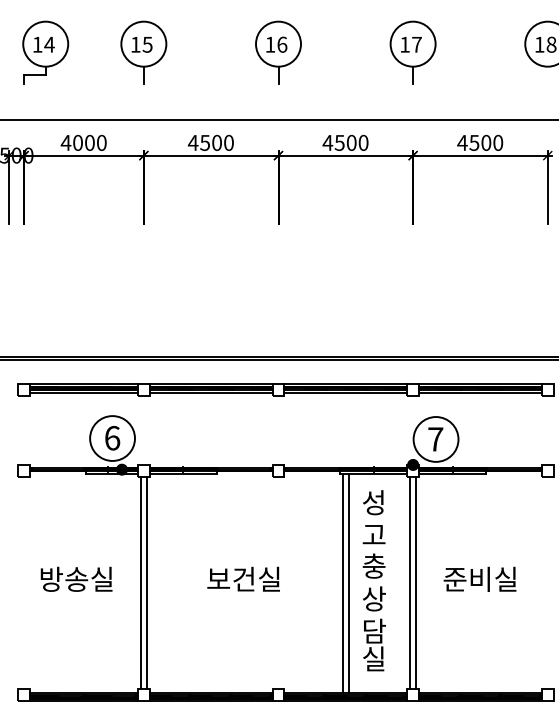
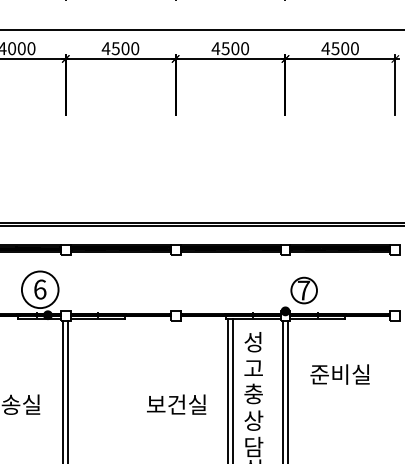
circle: (435, 439) -> (303, 290), size x0.7
text: (243, 578) -> (176, 404), moved
text: (479, 578) -> (339, 373), moved

